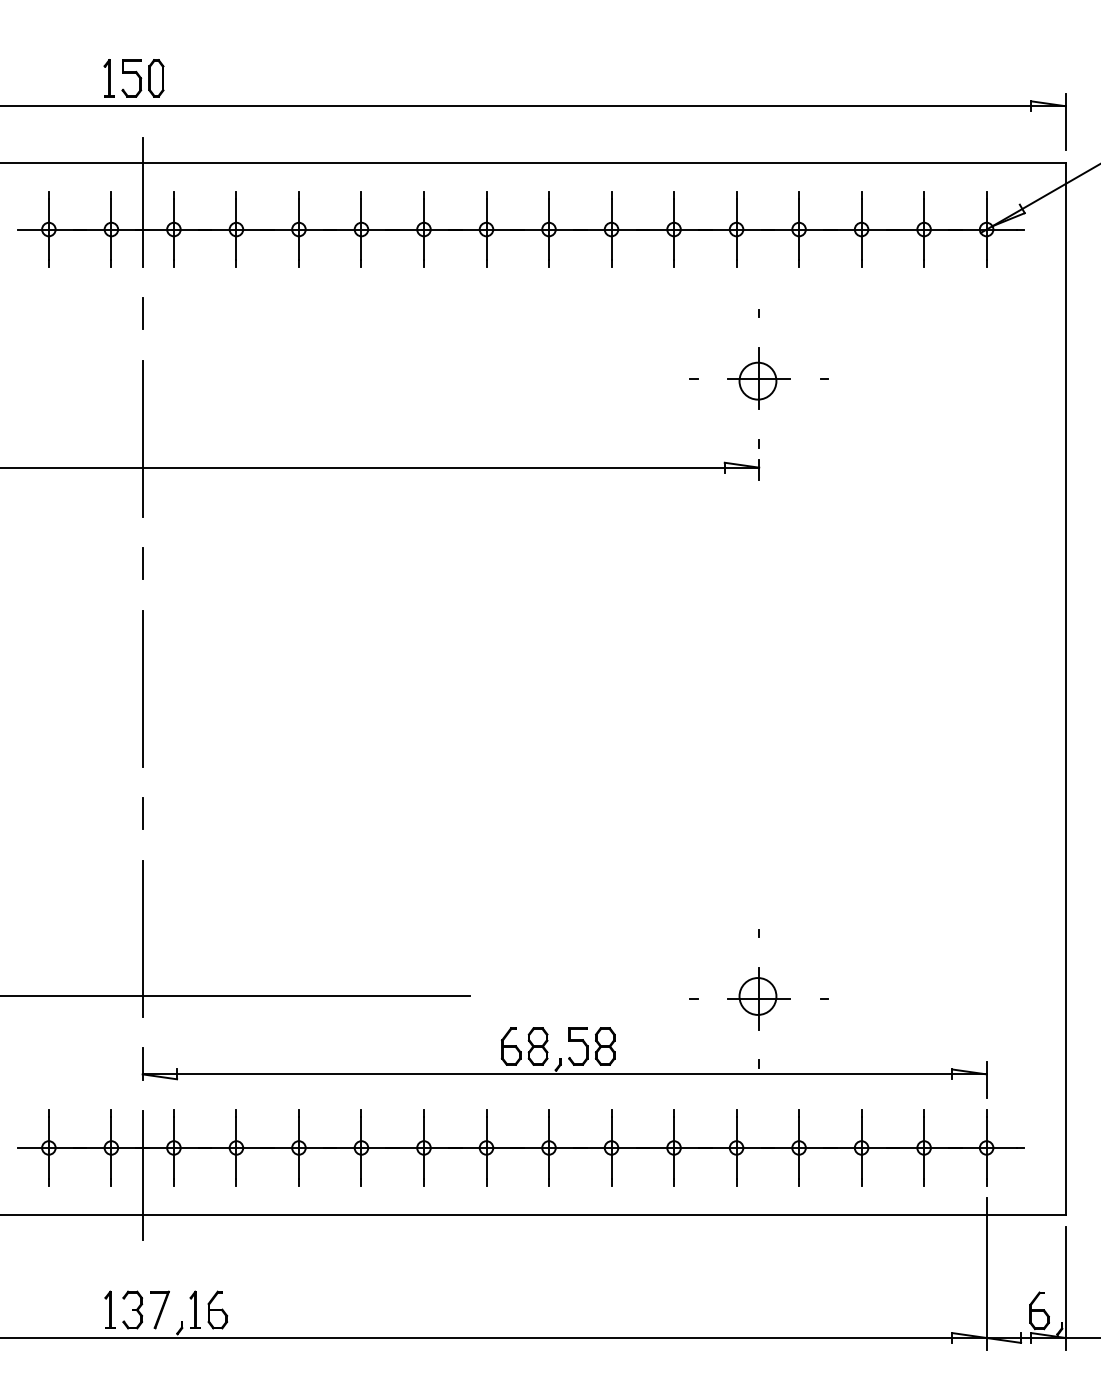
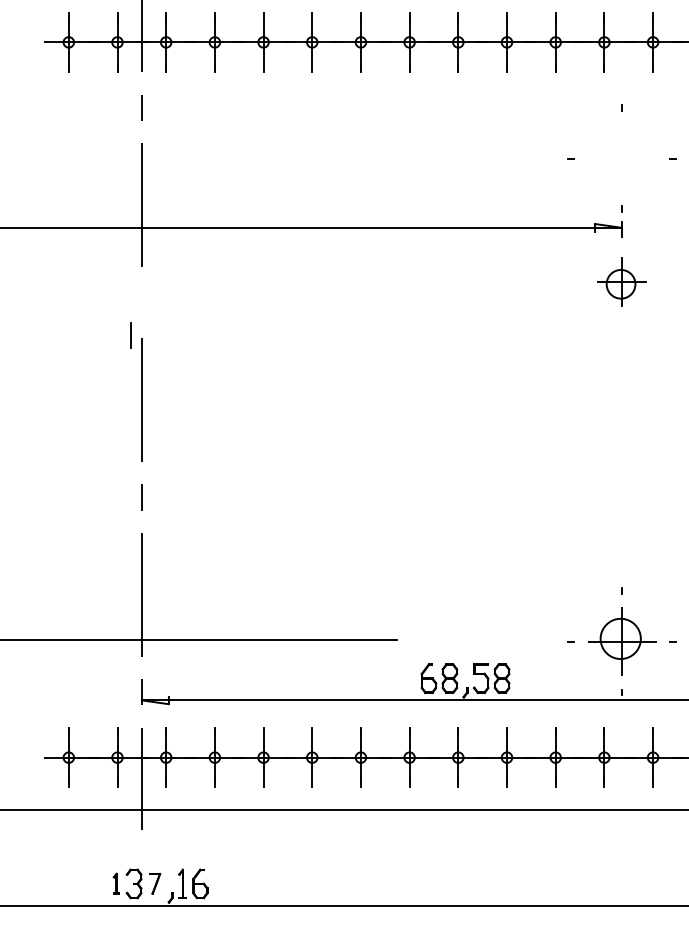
part: (758, 378) -> (621, 282), moved
line: (142, 563) -> (130, 335), moved
part: (758, 998) -> (621, 641), size x1.4
part: (109, 1309) -> (116, 883), size x0.7
part: (159, 1309) -> (154, 883), size x0.7

